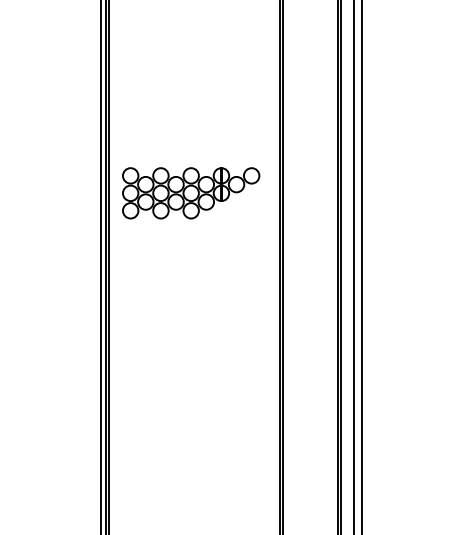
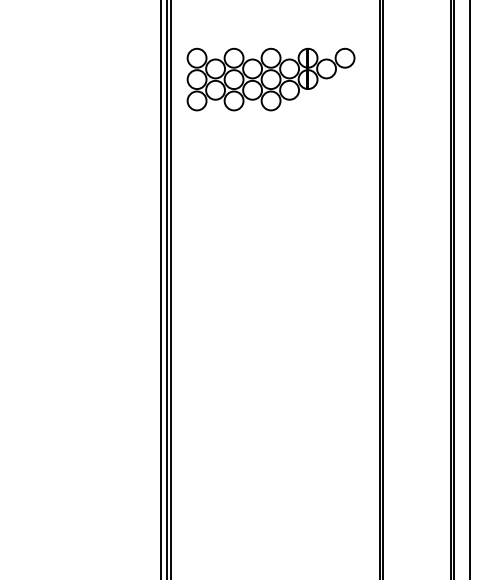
part: (191, 193) -> (271, 79), moved

